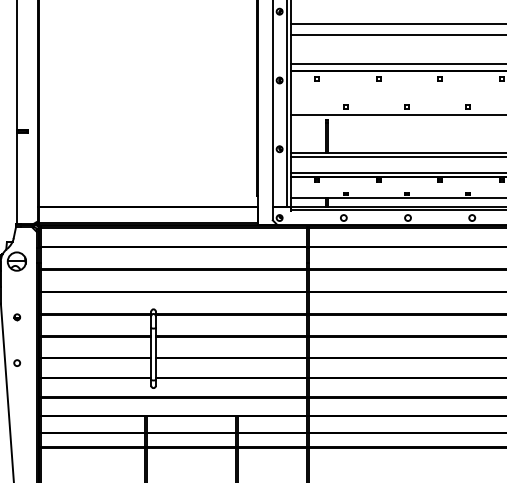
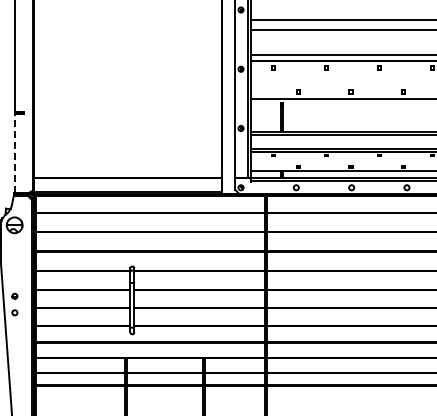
line: (17, 178) -> (15, 153), solid -> dashed
part: (16, 316) -> (14, 295), moved

